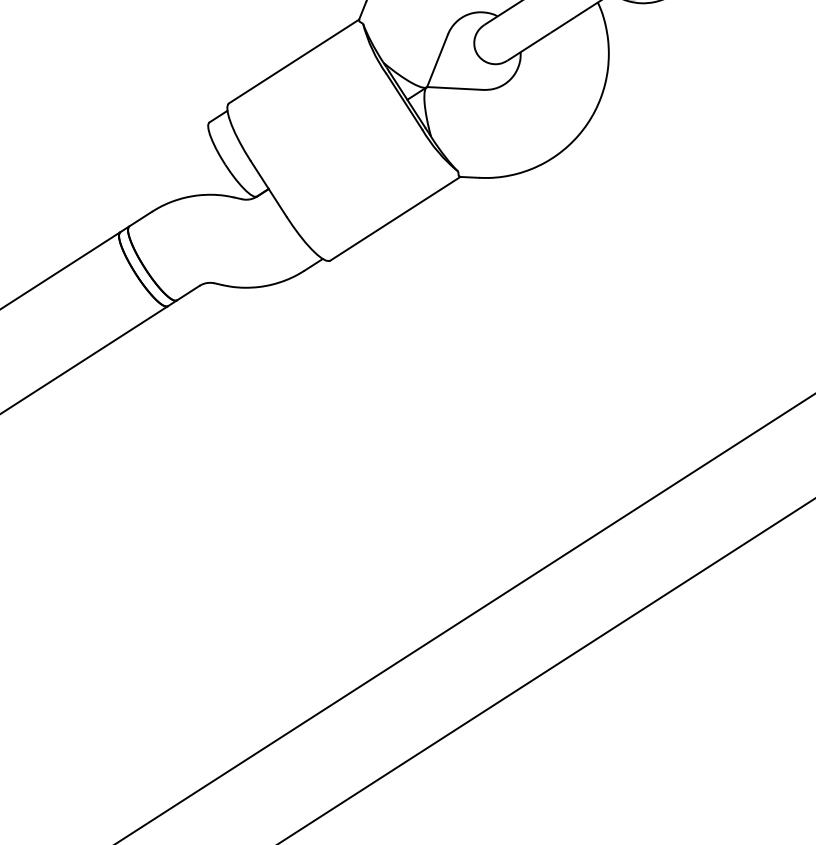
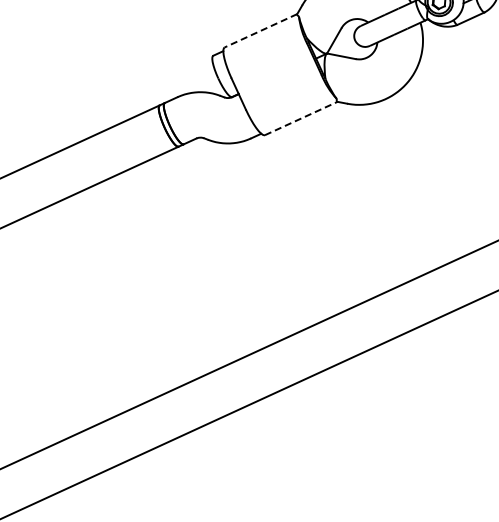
line: (293, 61) -> (260, 30), solid -> dashed
line: (395, 218) -> (301, 118), solid -> dashed

